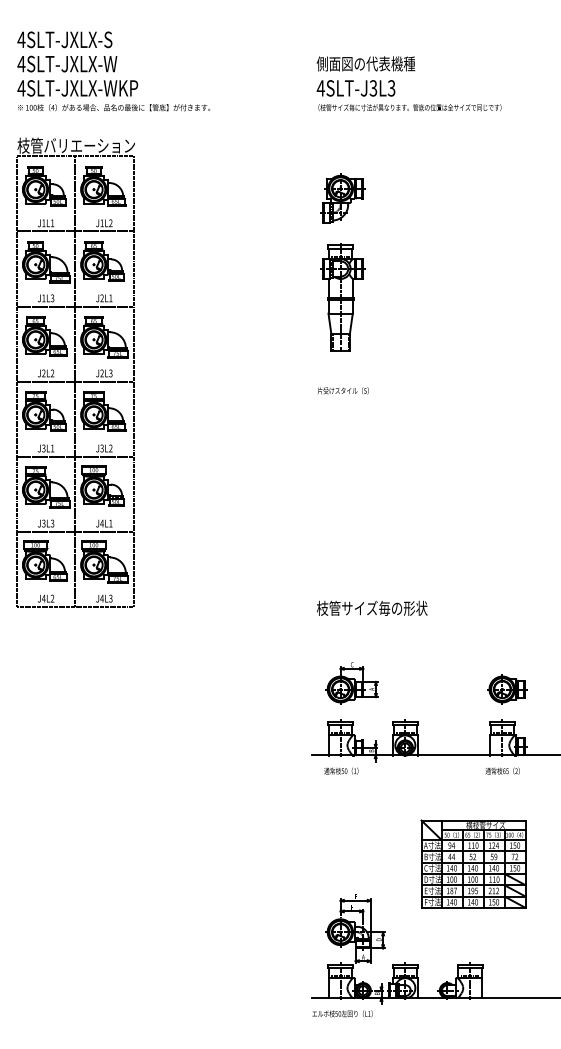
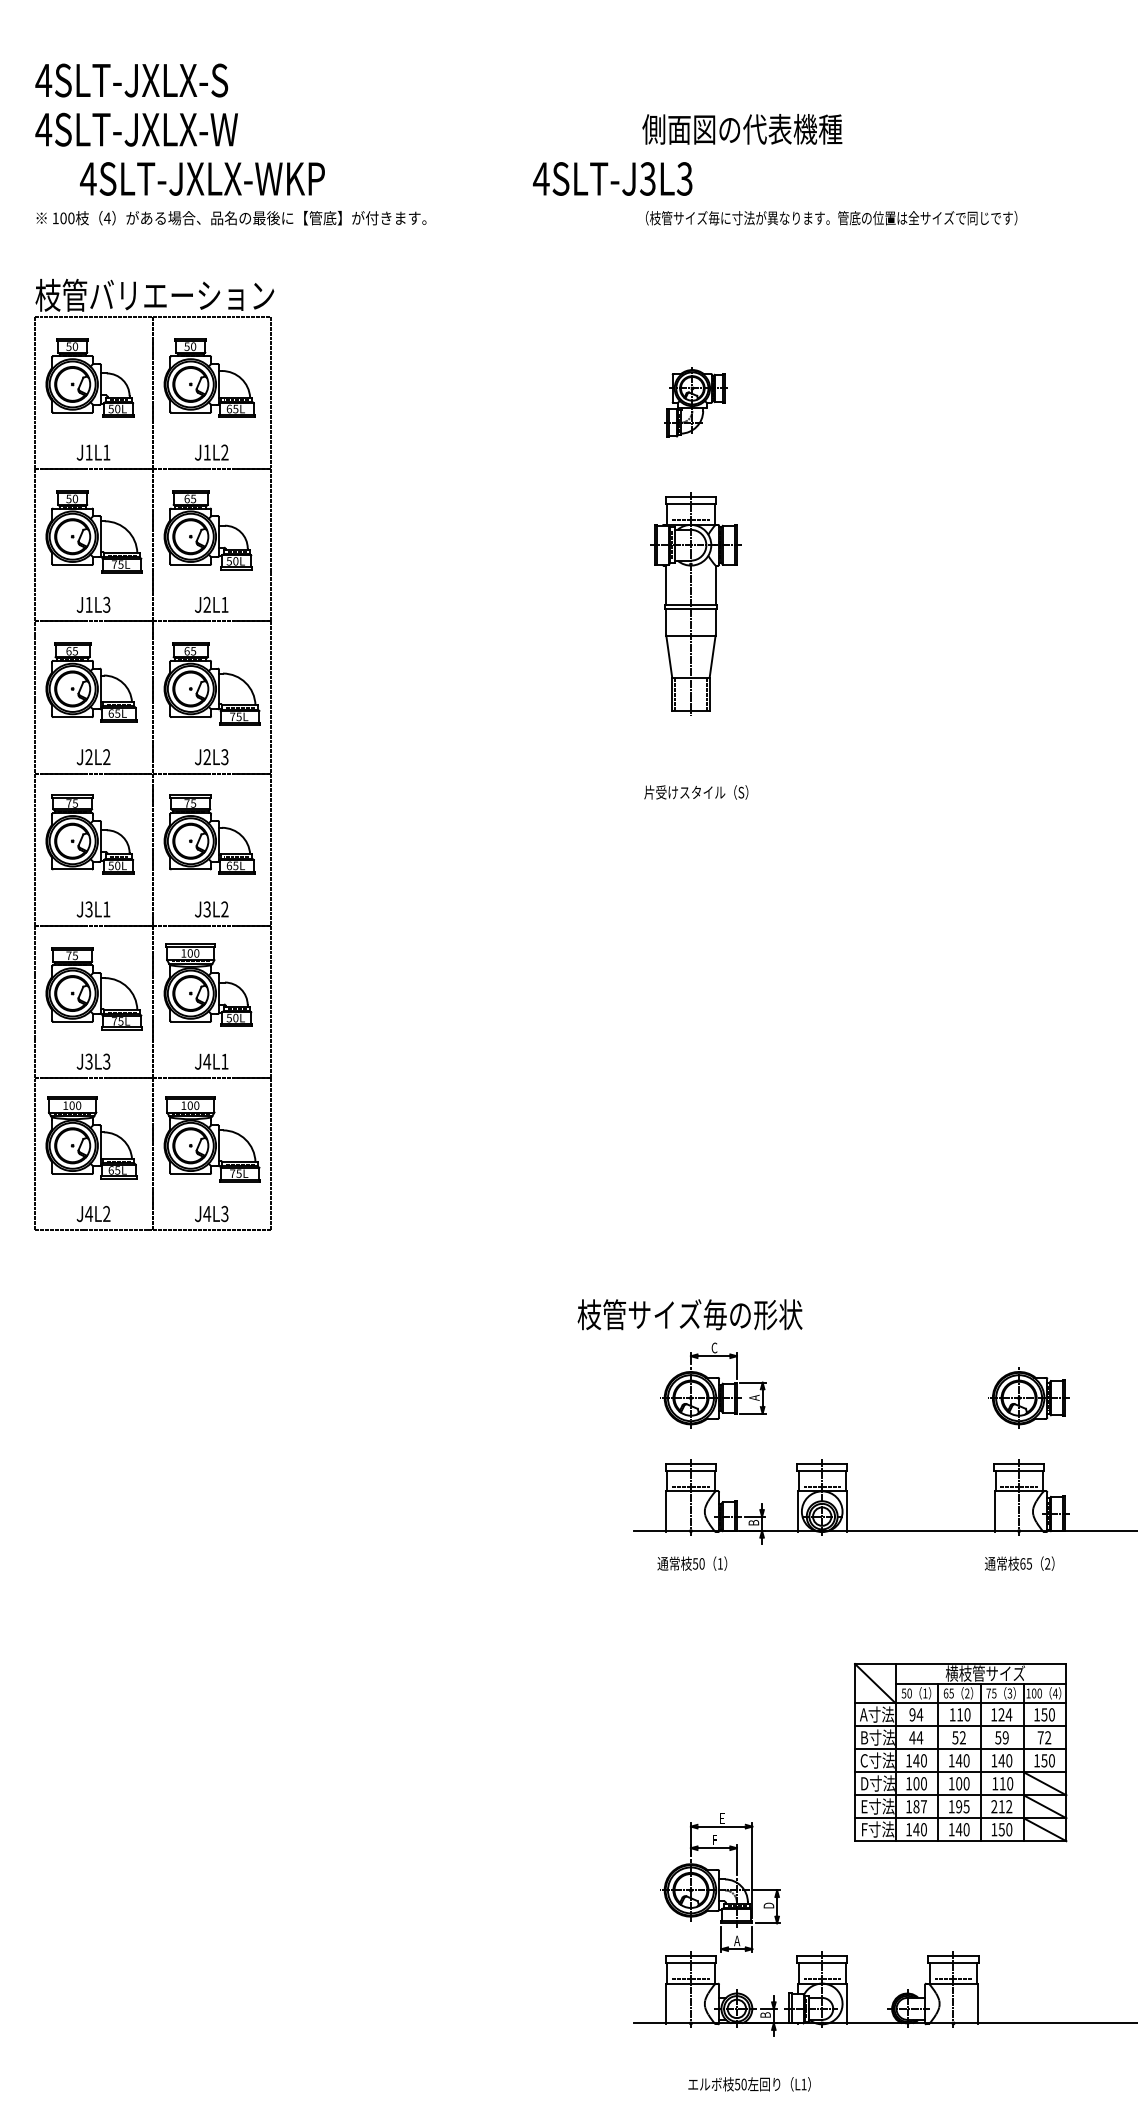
text: (77, 88) -> (201, 179), moved
text: (355, 88) -> (611, 179), moved
part: (342, 198) -> (694, 402), size x0.7
text: (371, 607) -> (688, 1312), moved
text: (342, 1013) -> (749, 2083), moved

